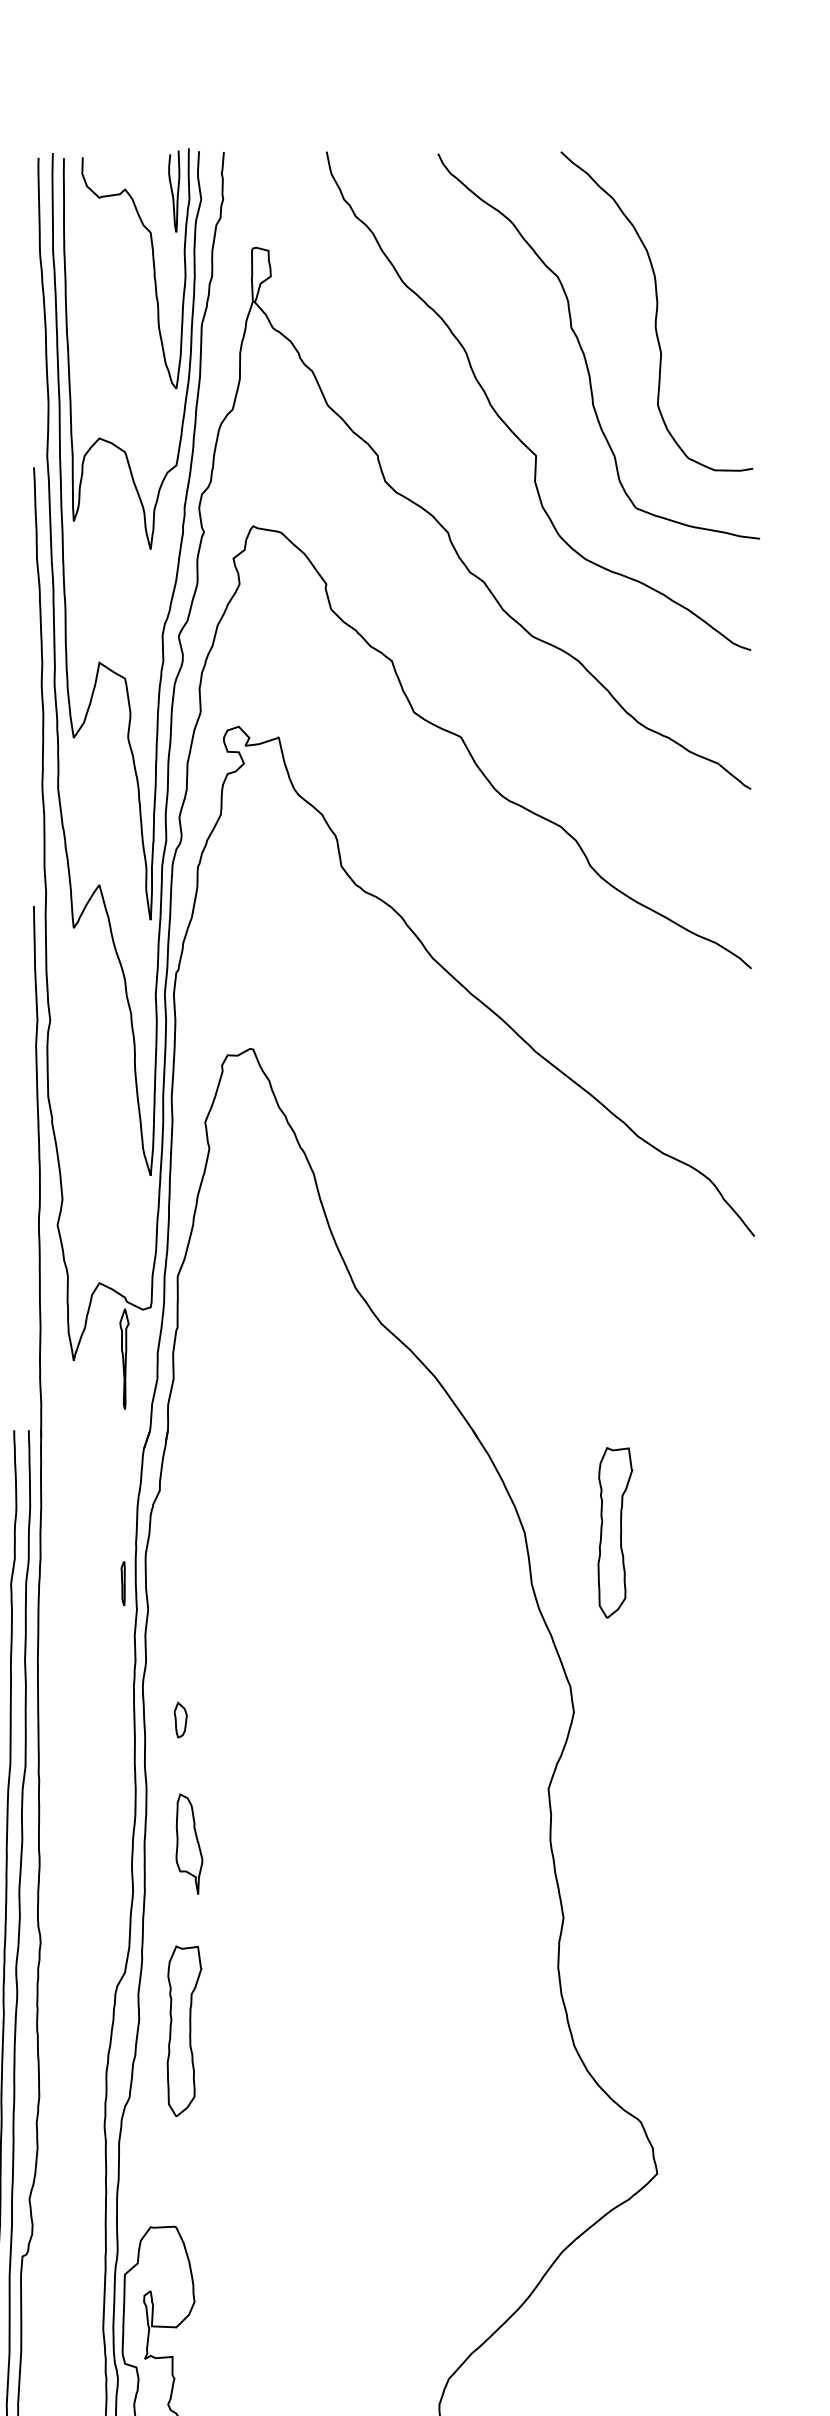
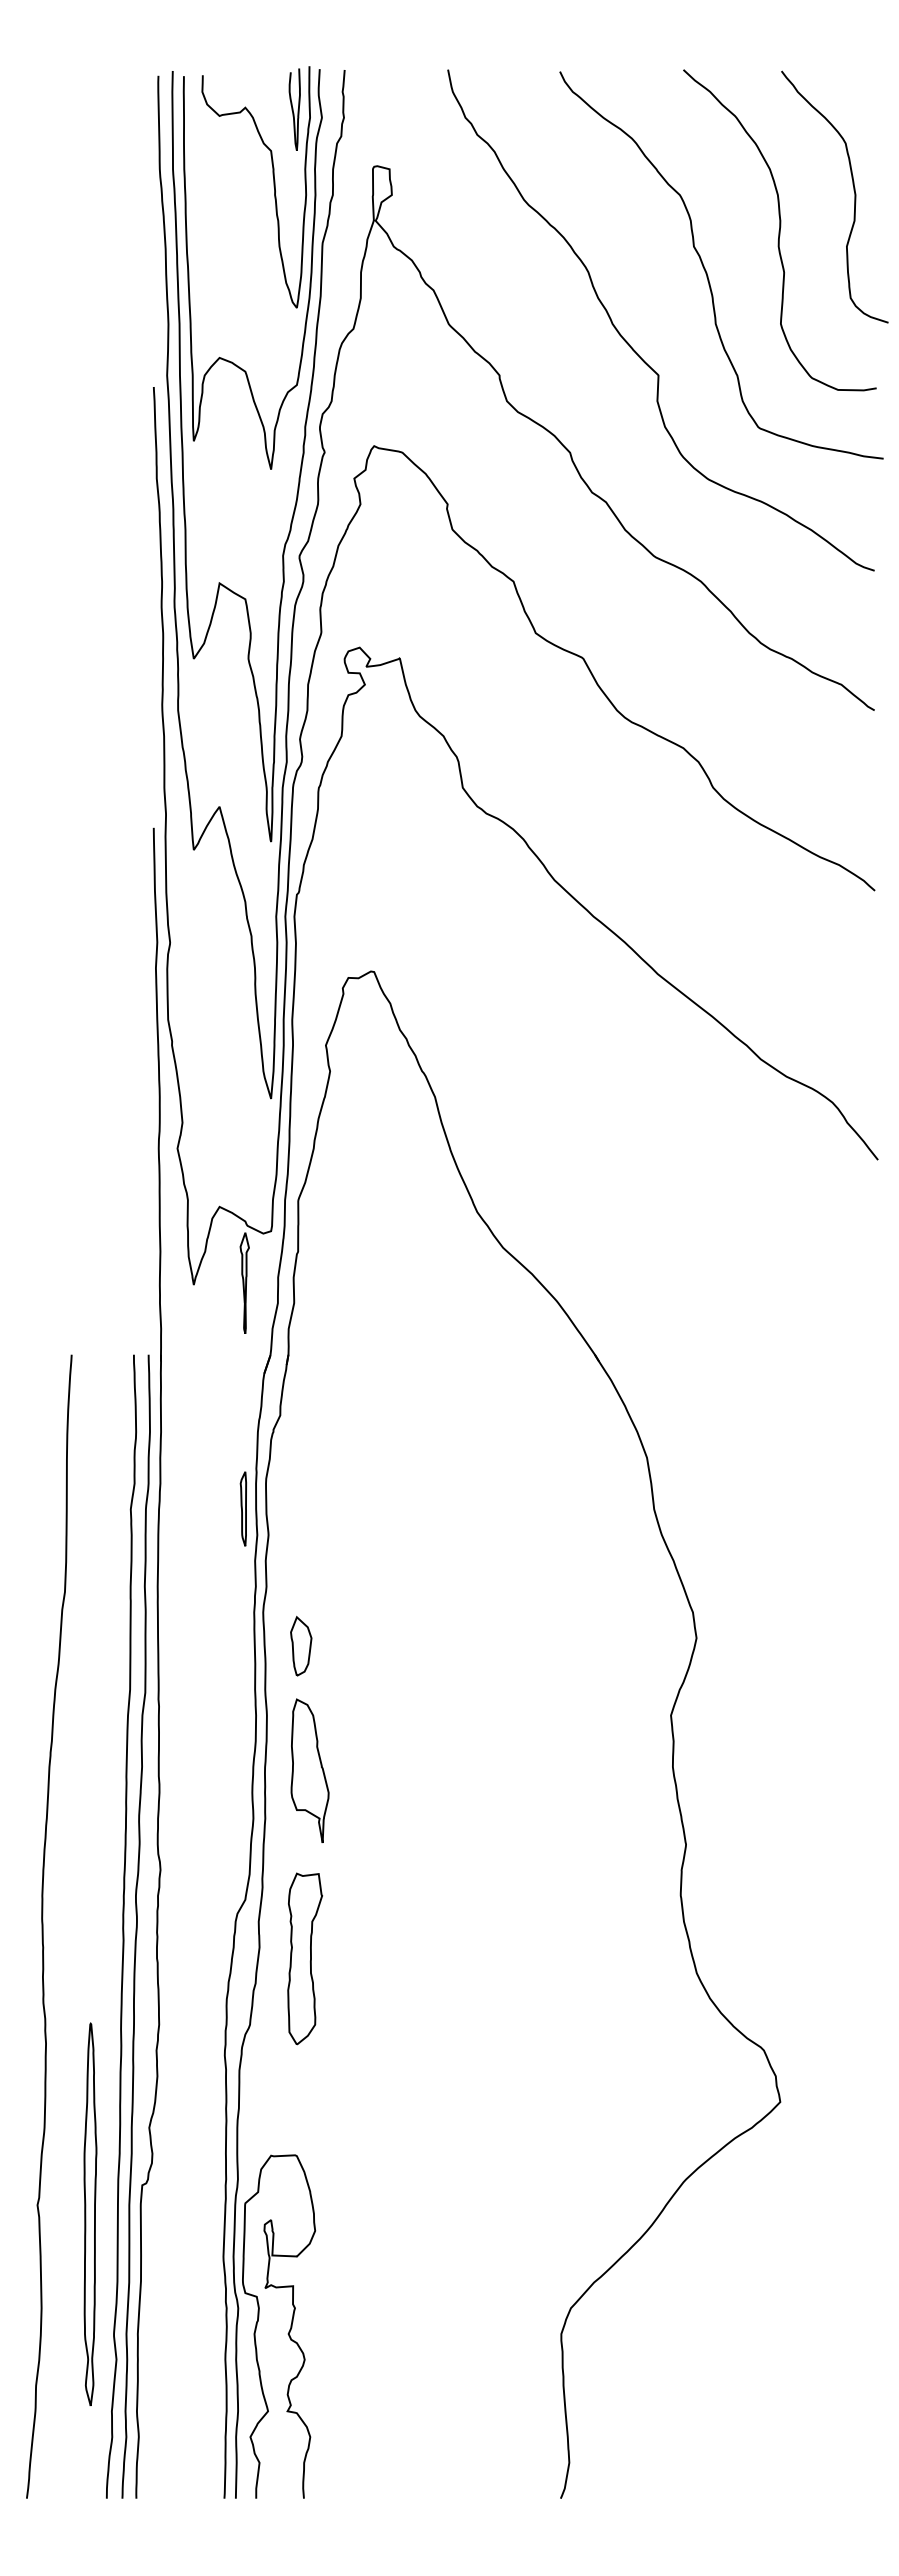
curve: (730, 271) -> (853, 190), added
part: (615, 1532) -> (738, 1457), removed
part: (123, 1583) -> (243, 1508), size x1.67
part: (180, 1719) -> (301, 1645), size x1.67
part: (188, 1843) -> (309, 1770), size x1.43

